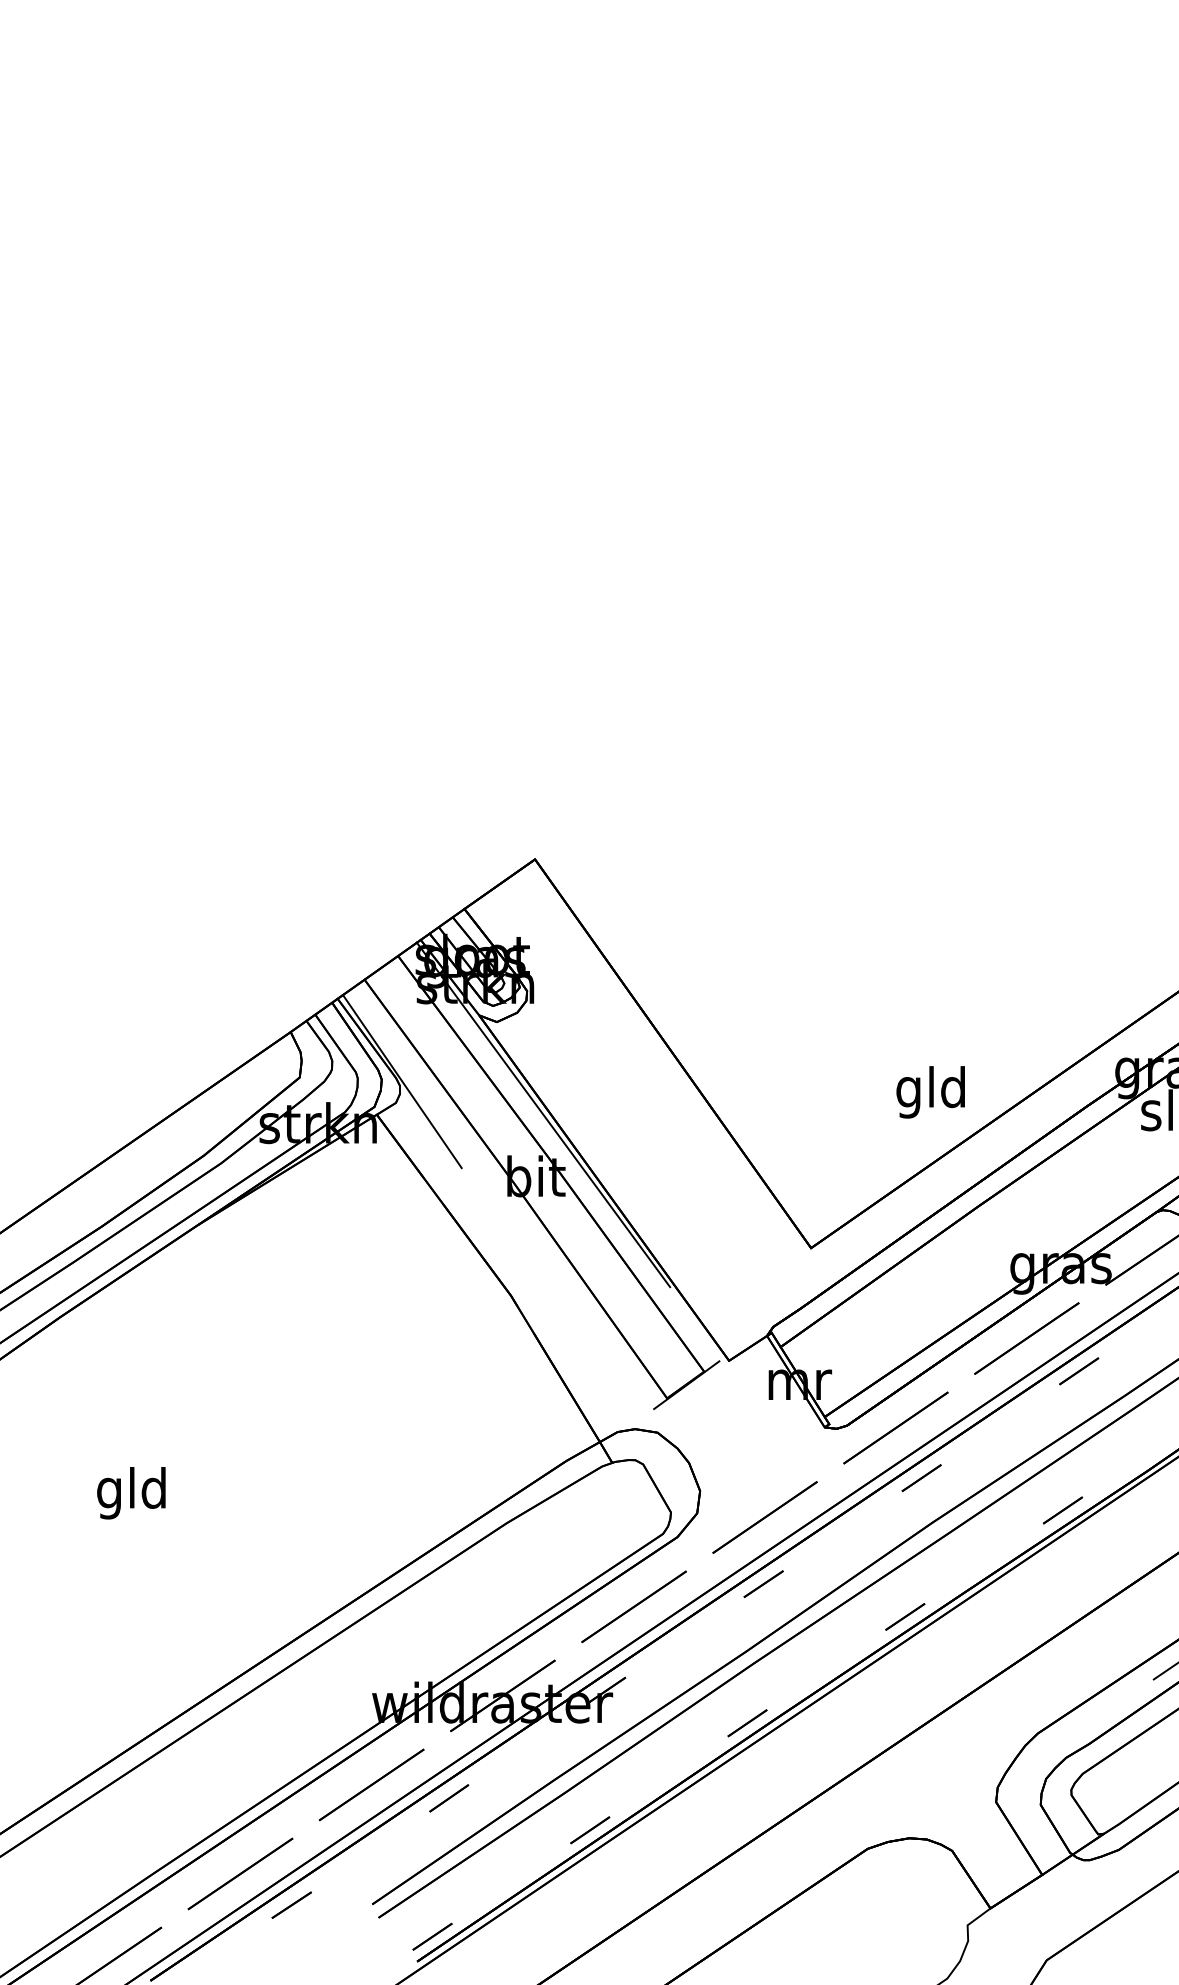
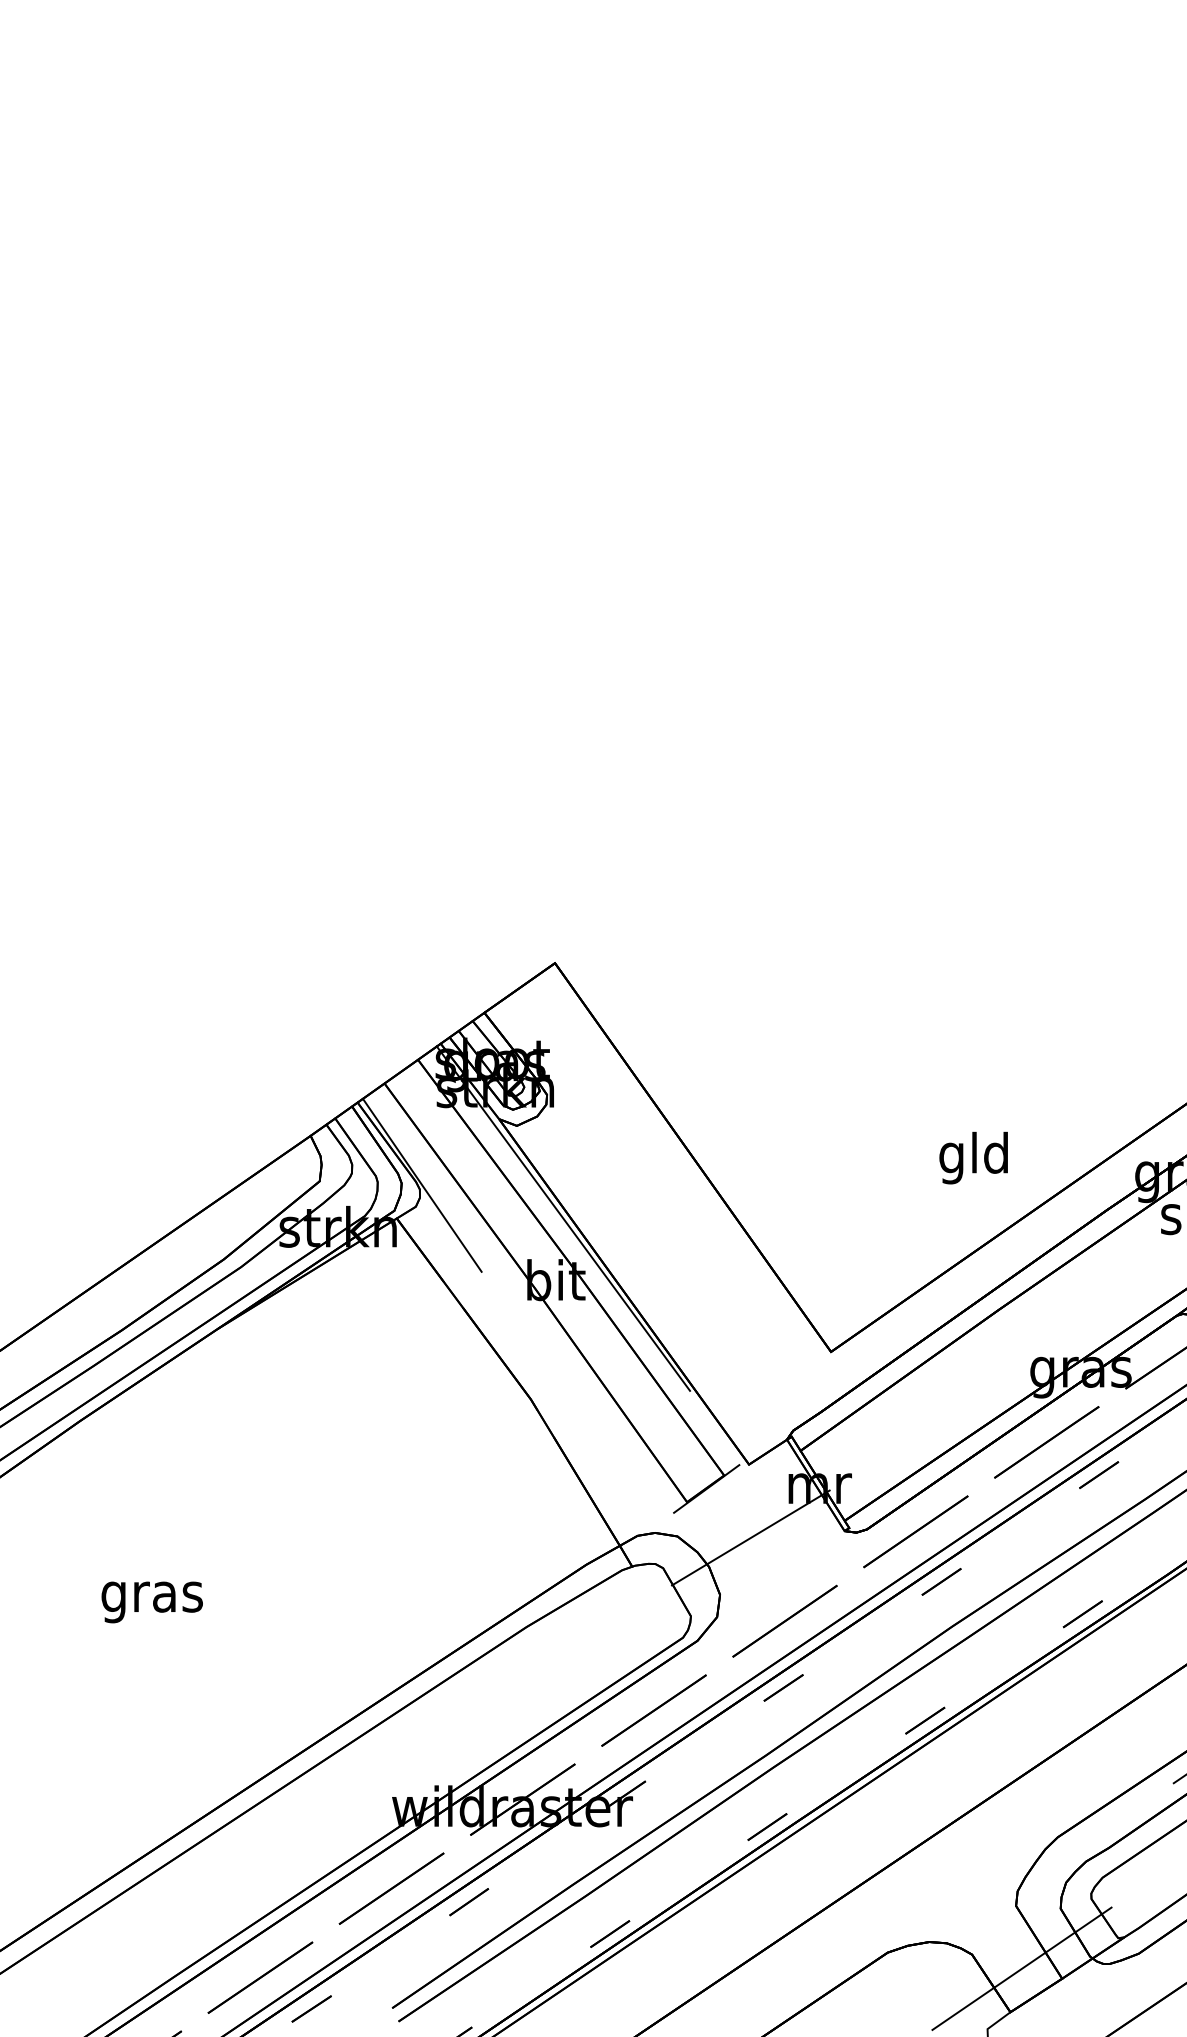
text: (930, 1091) -> (973, 1157), moved
line: (730, 1433) -> (750, 1537), added
text: (131, 1492) -> (151, 1596), gld -> gras
line: (1001, 1864) -> (1021, 1968), added

